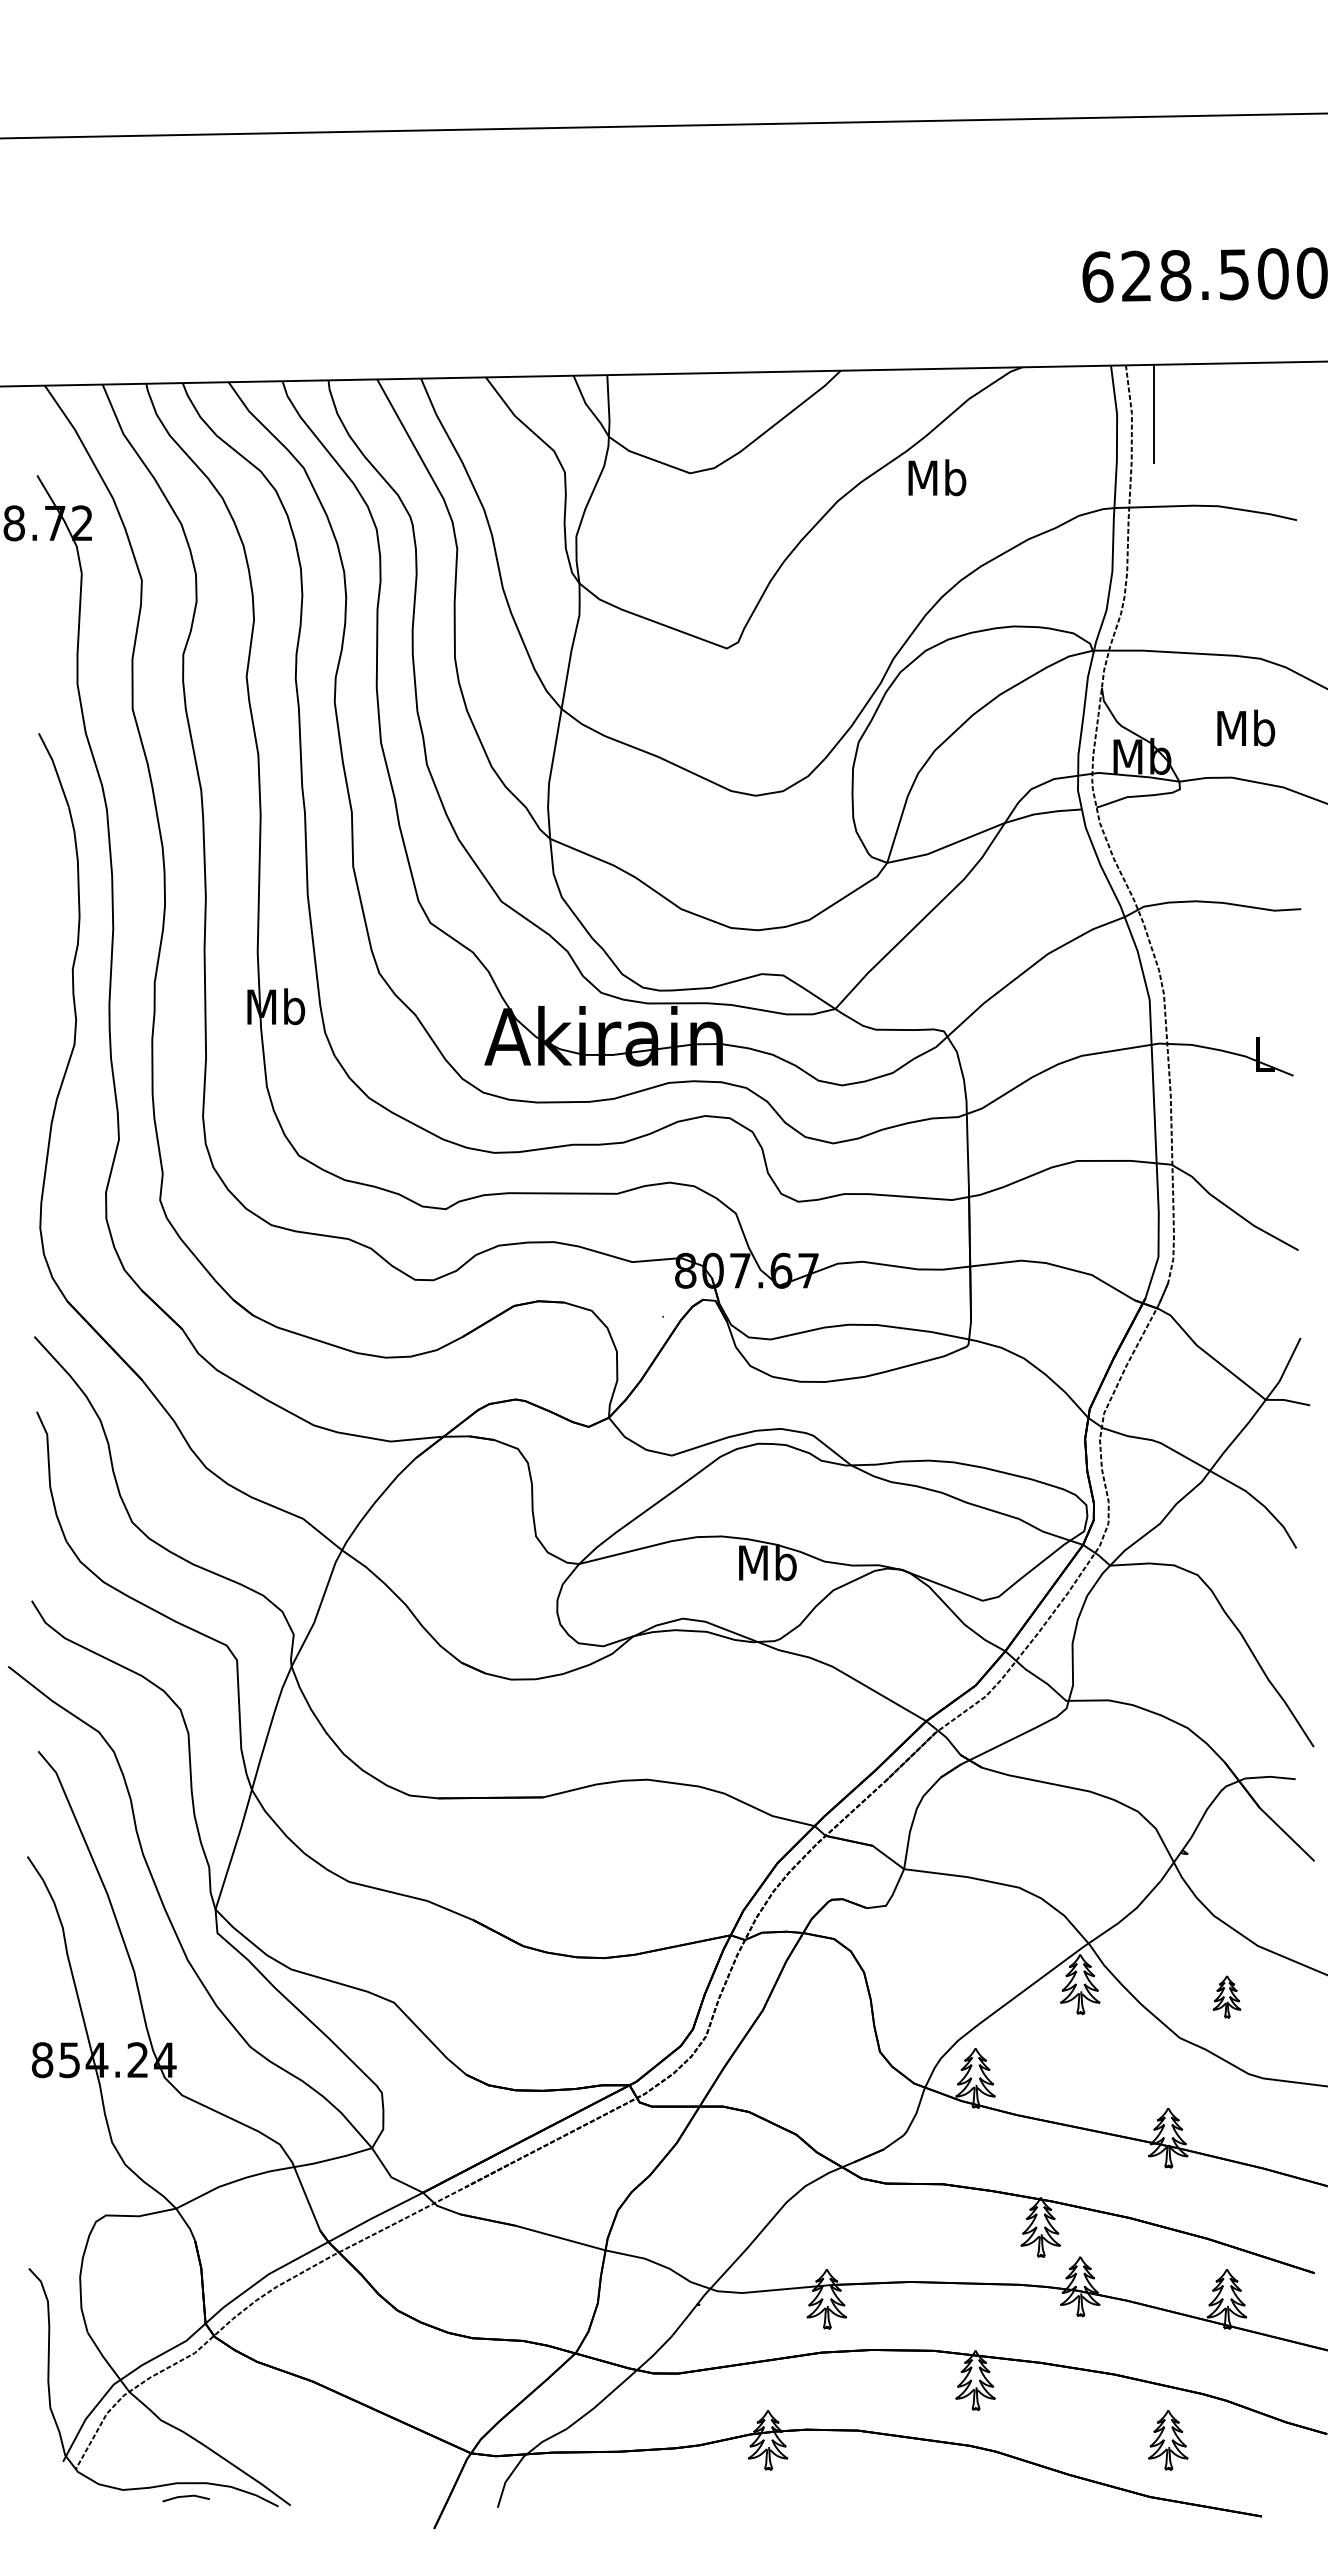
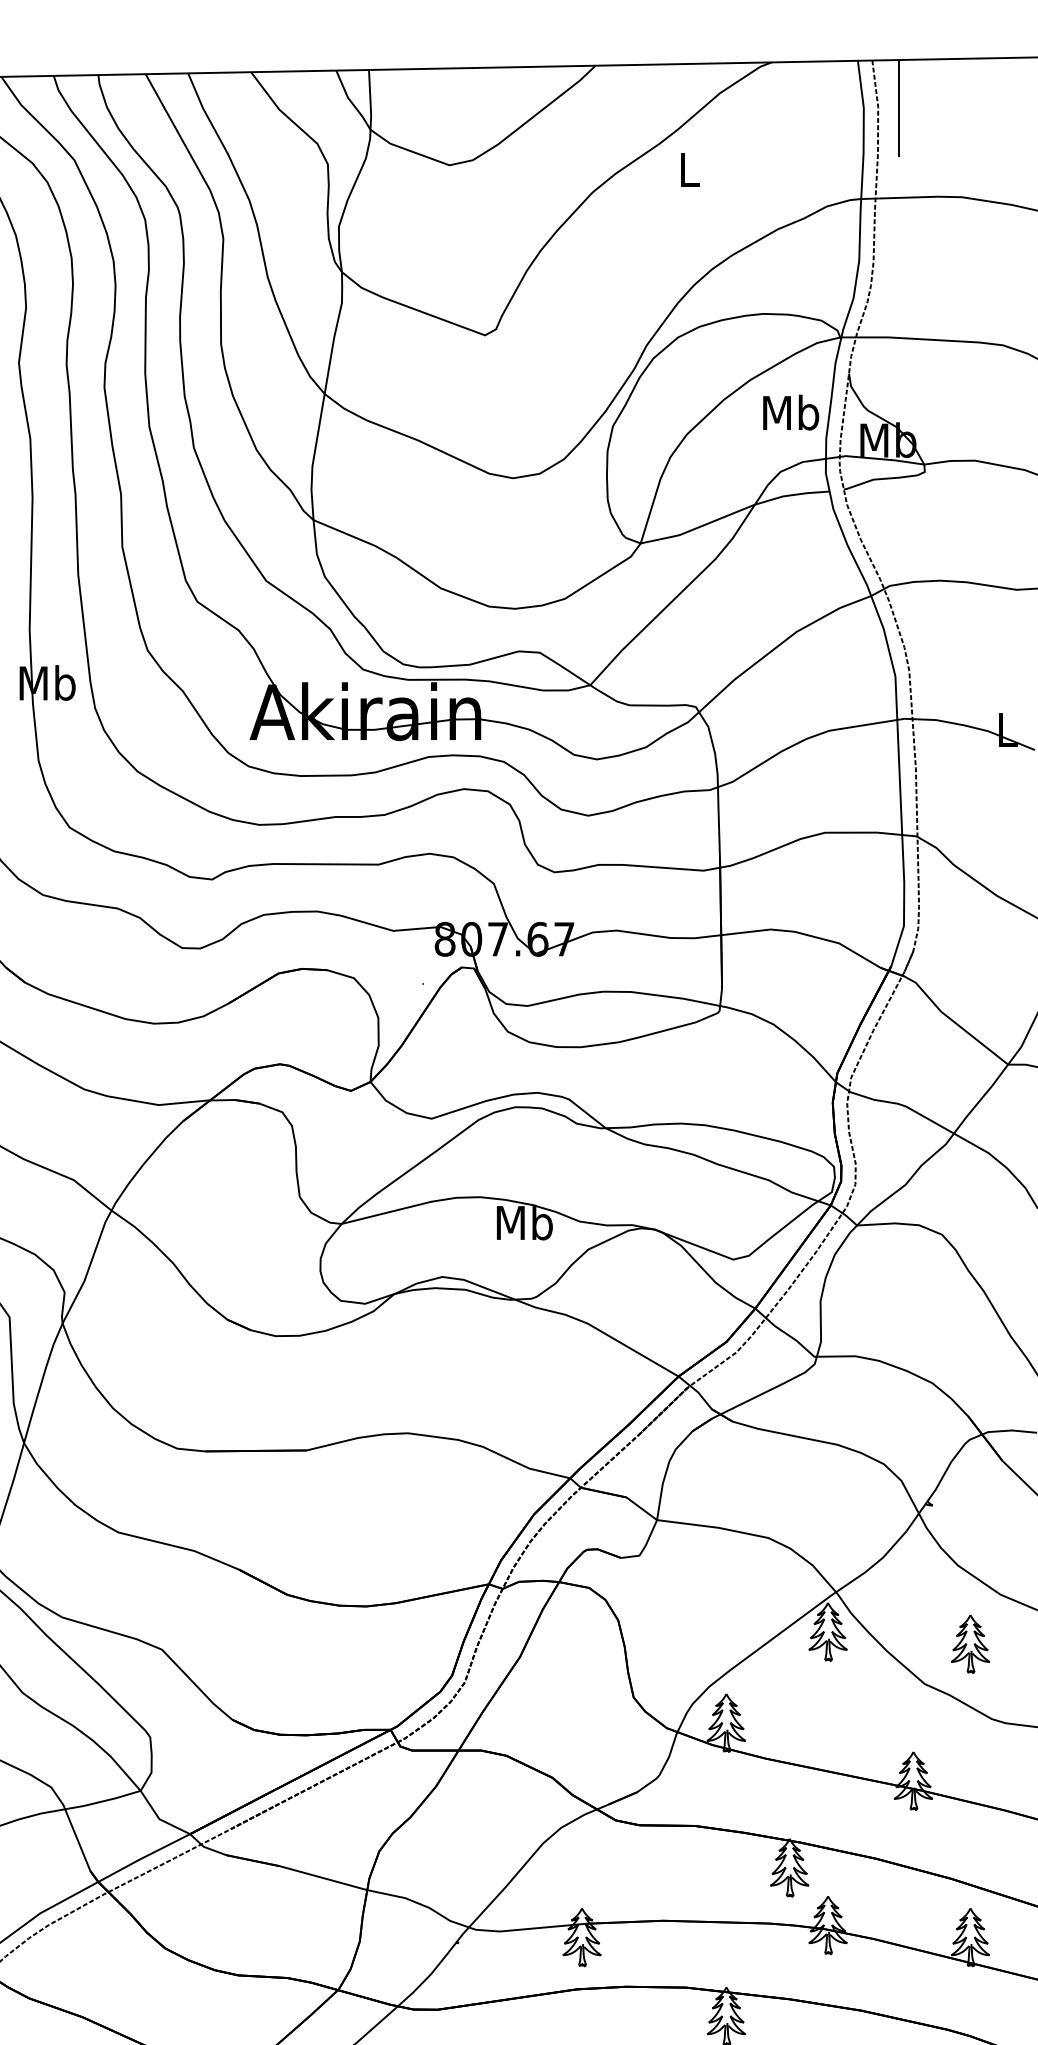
text: (937, 477) -> (689, 169), Mb -> L
text: (1246, 727) -> (791, 412), moved
part: (1226, 1996) -> (969, 1643), size x1.43

